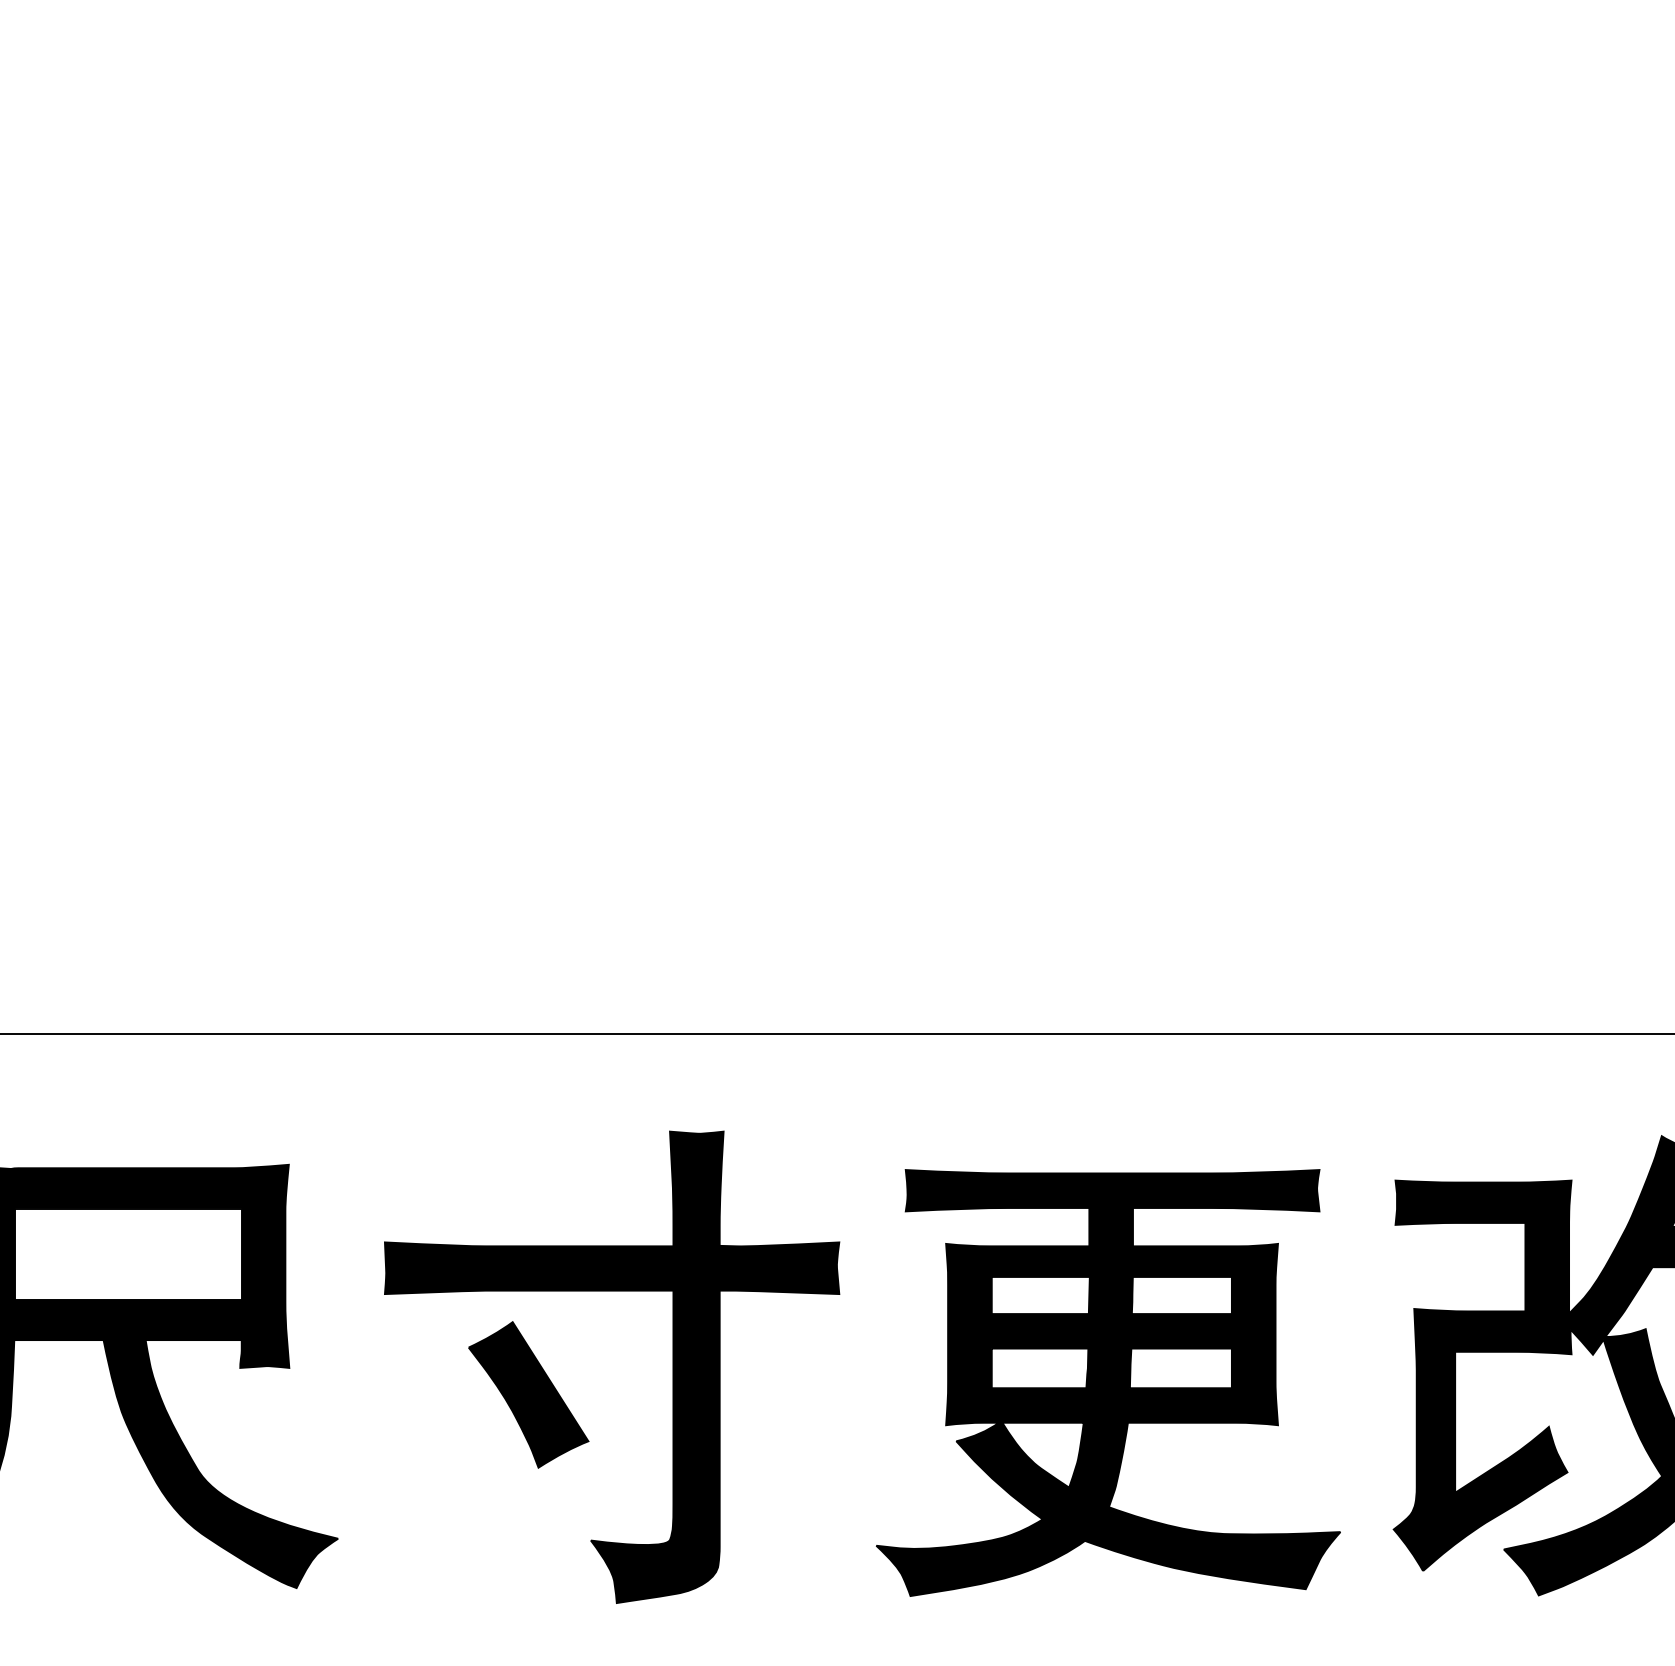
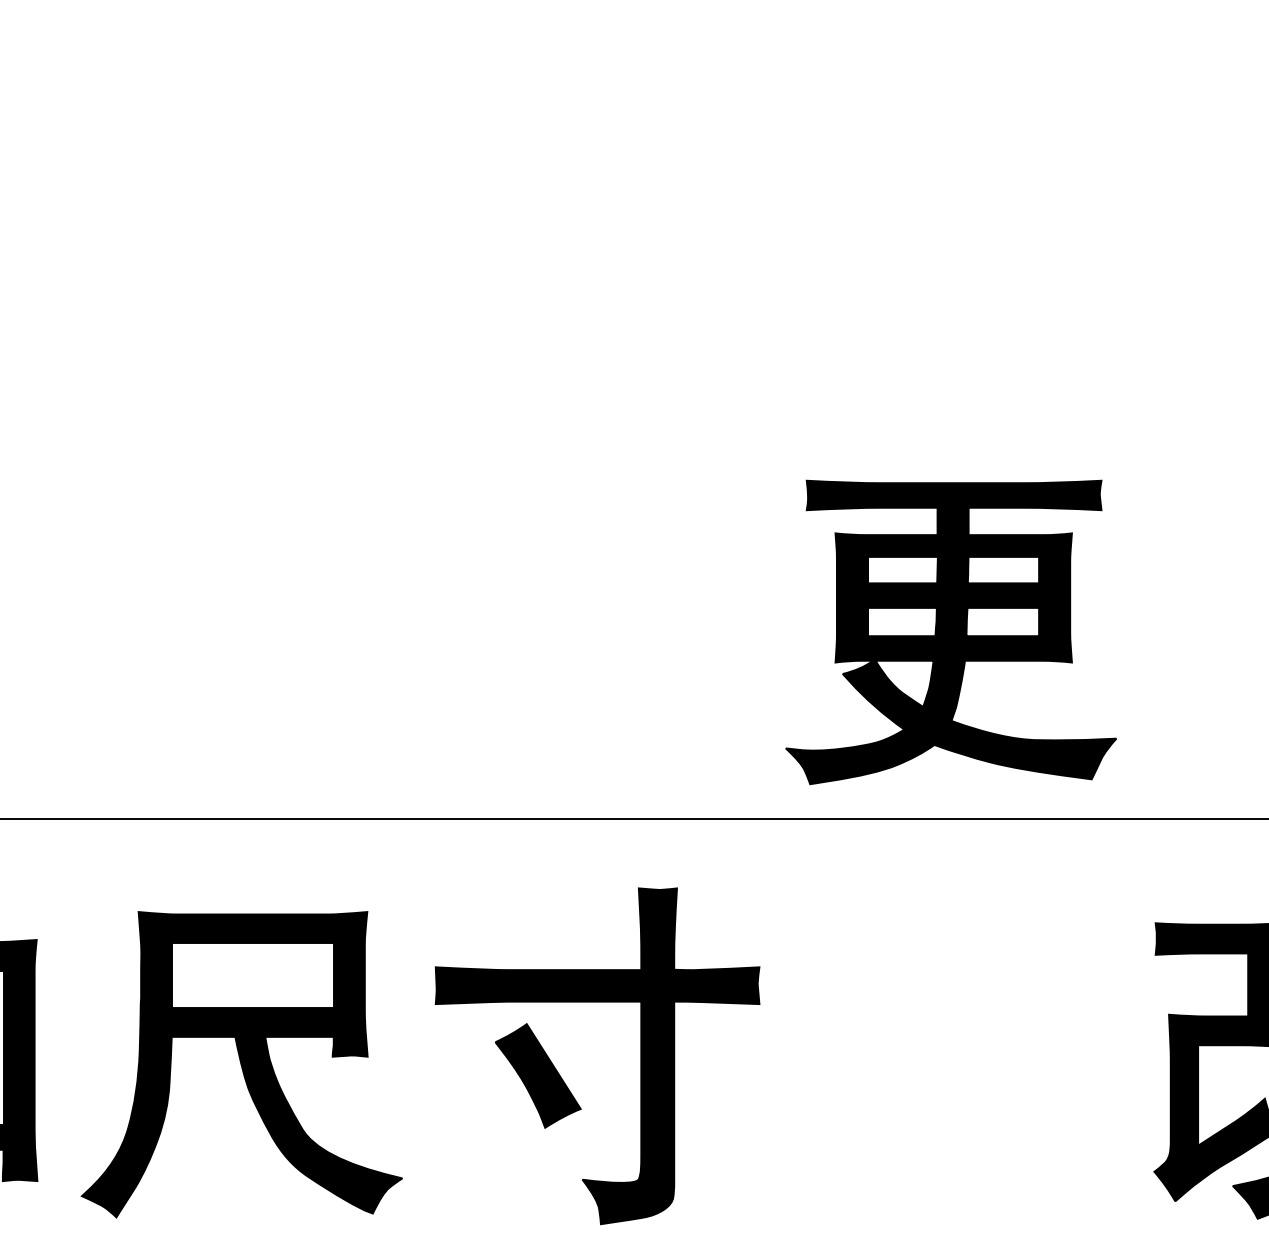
part: (1107, 1383) -> (950, 632), moved

